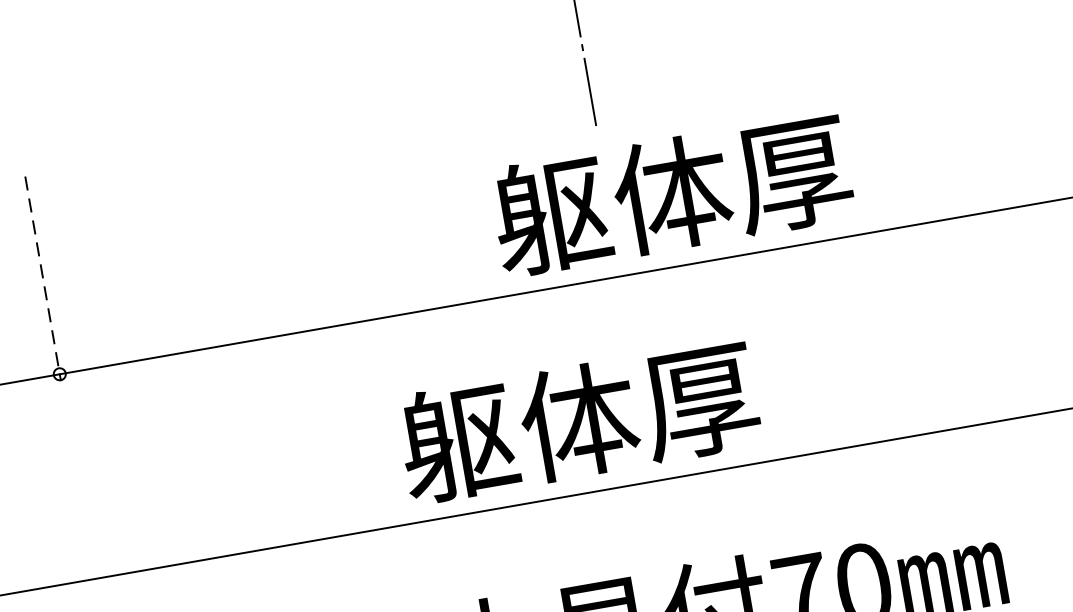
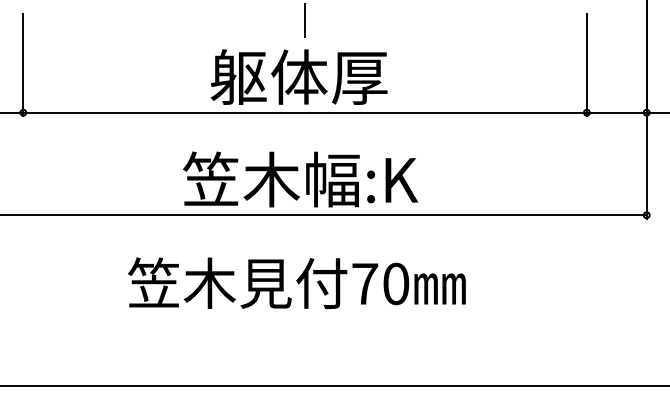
text: (670, 193) -> (298, 76), moved
line: (43, 279) -> (23, 65), dashed -> solid
text: (636, 410) -> (300, 179), 躯体厚 -> 笠木幅:K

